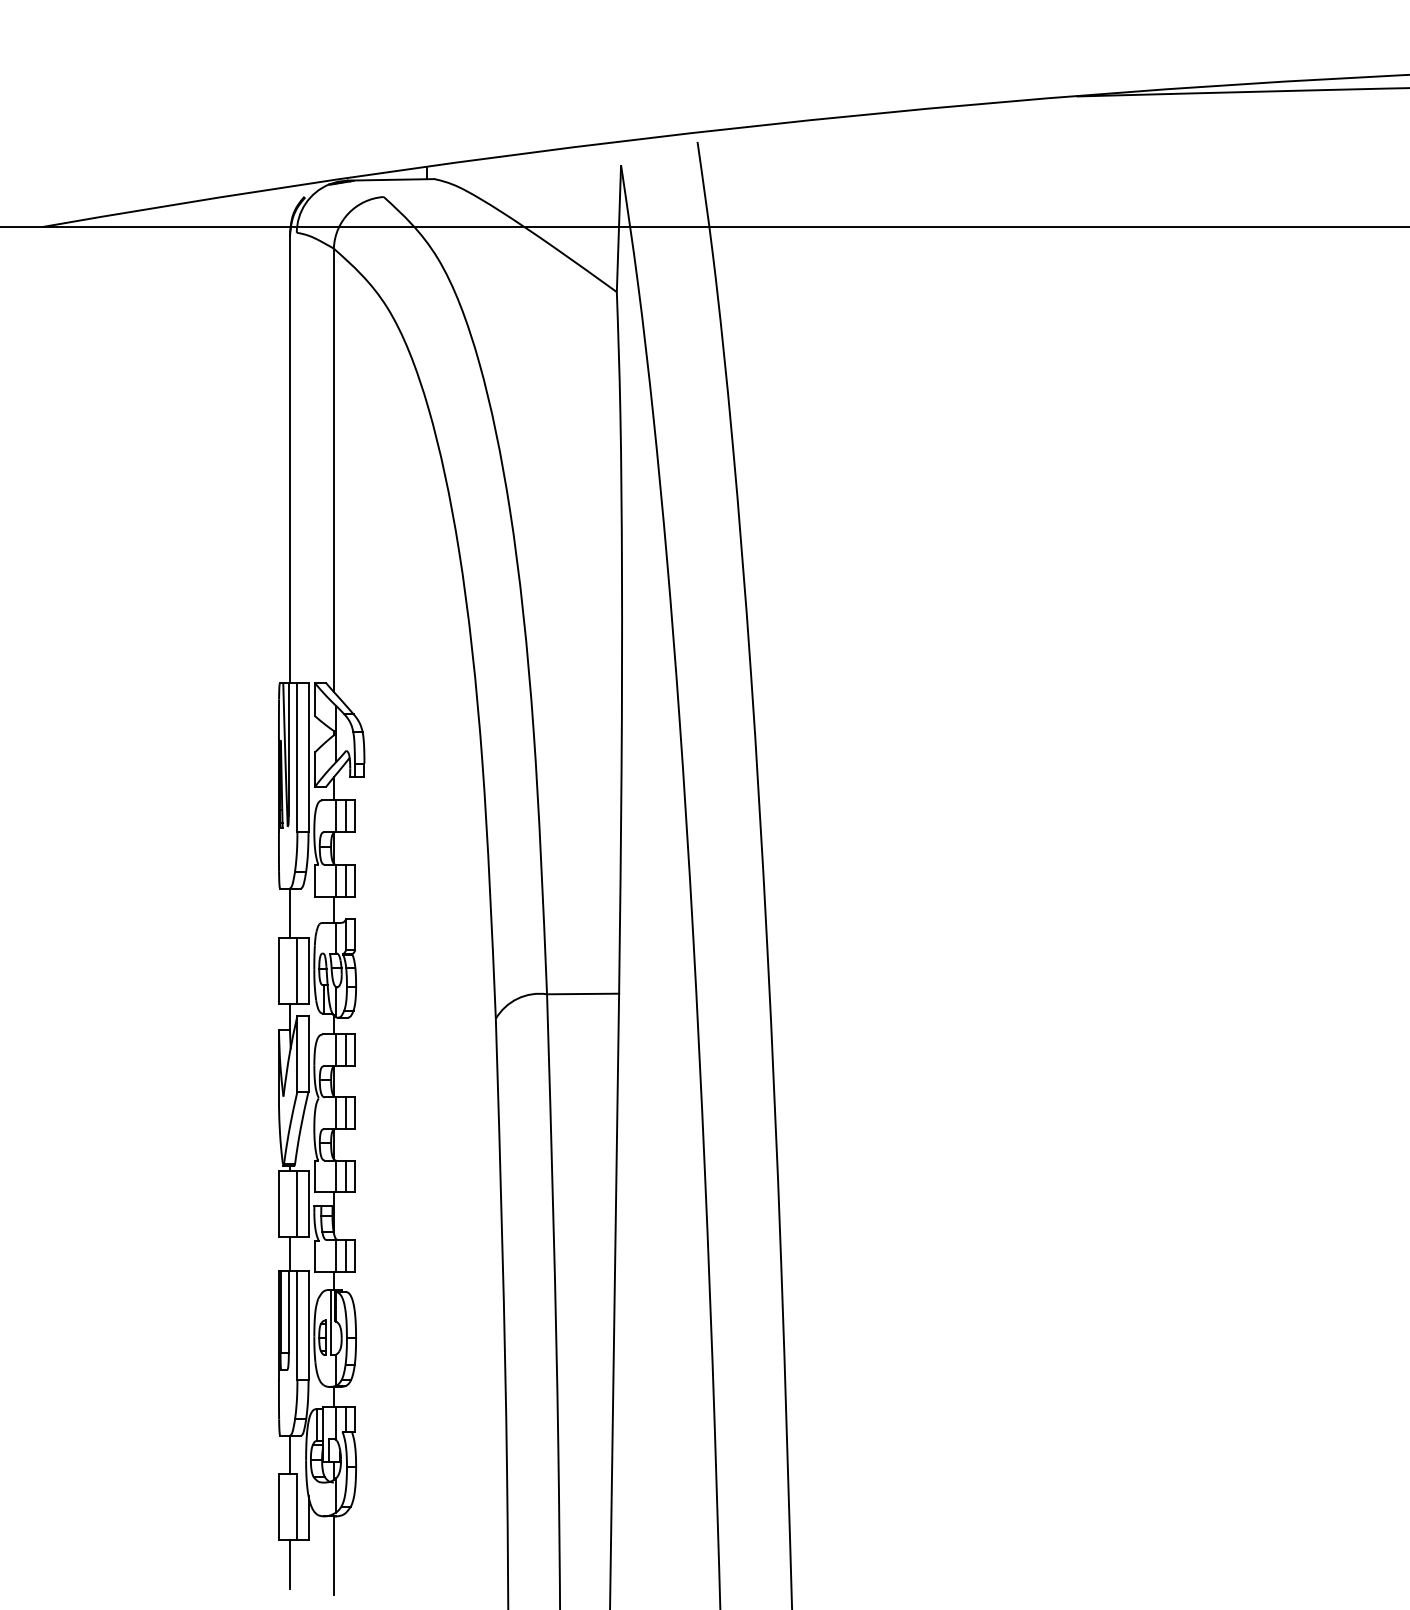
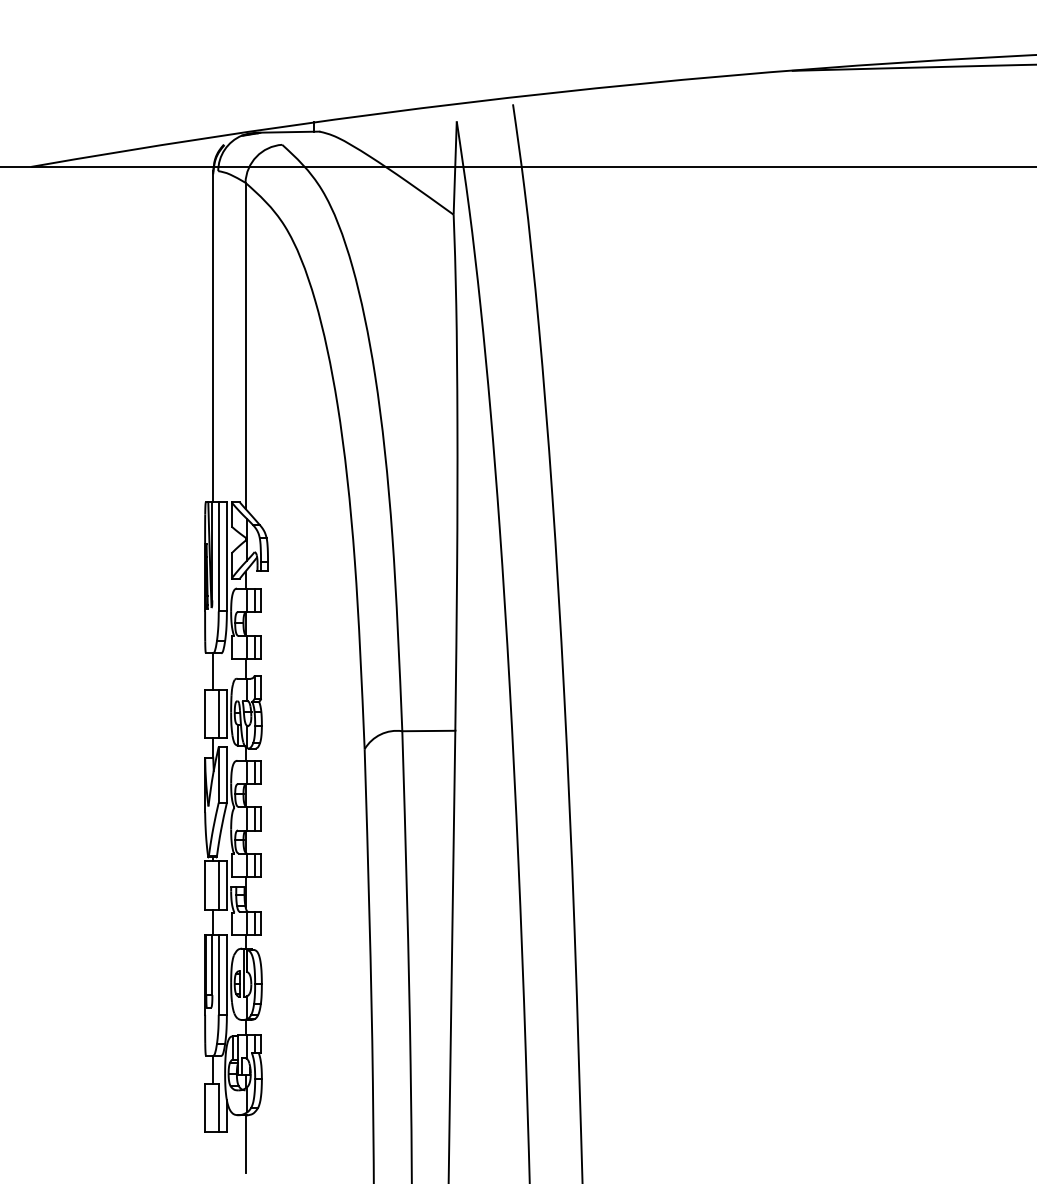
line: (290, 1564) -> (213, 1150), removed

